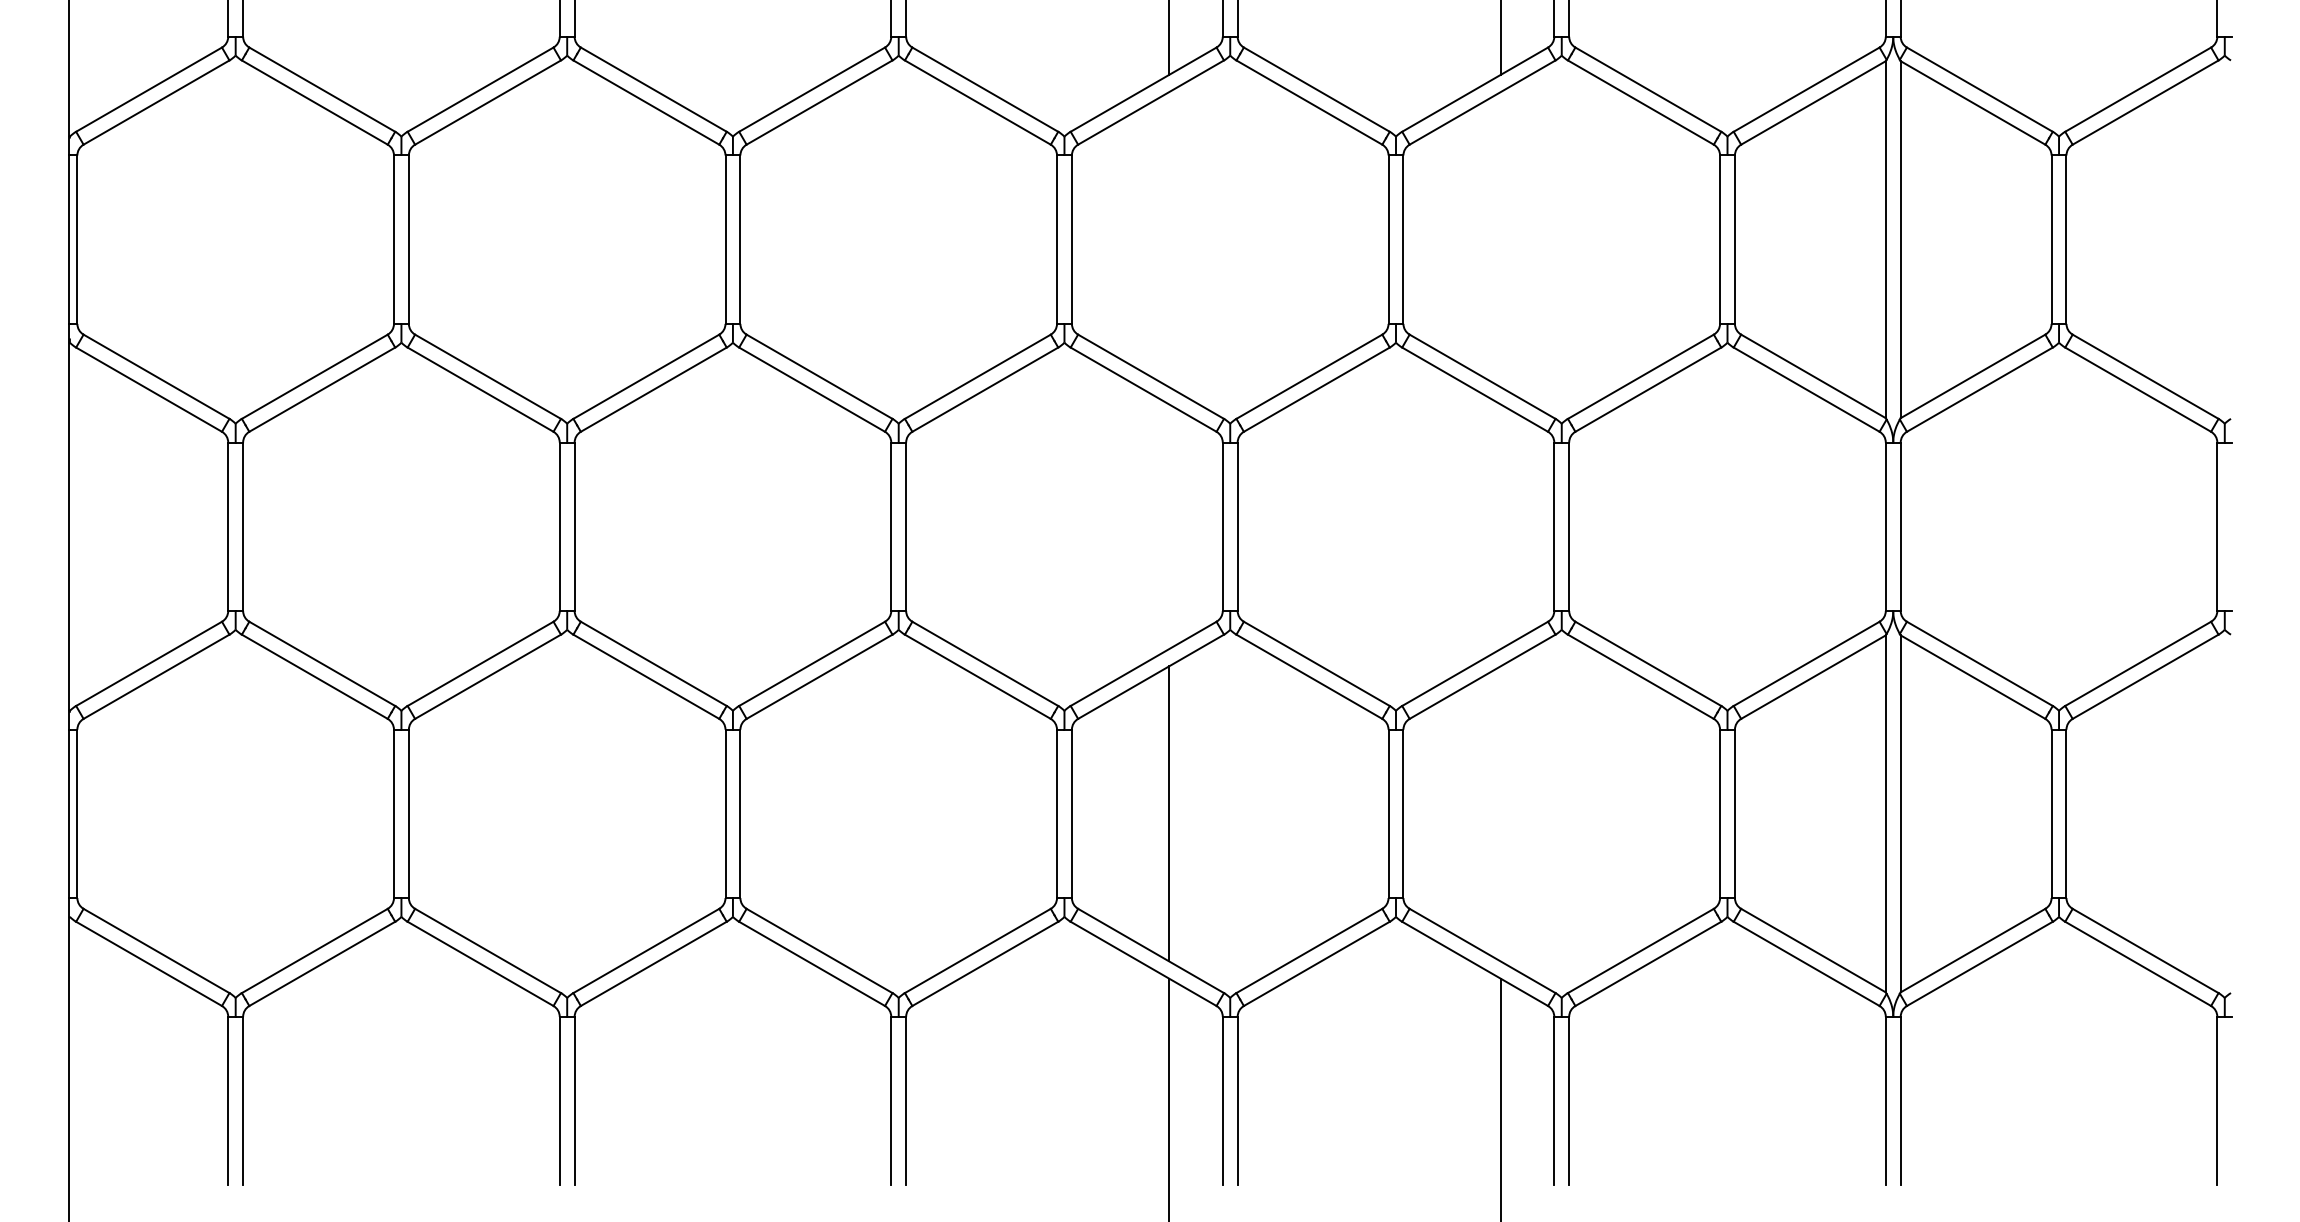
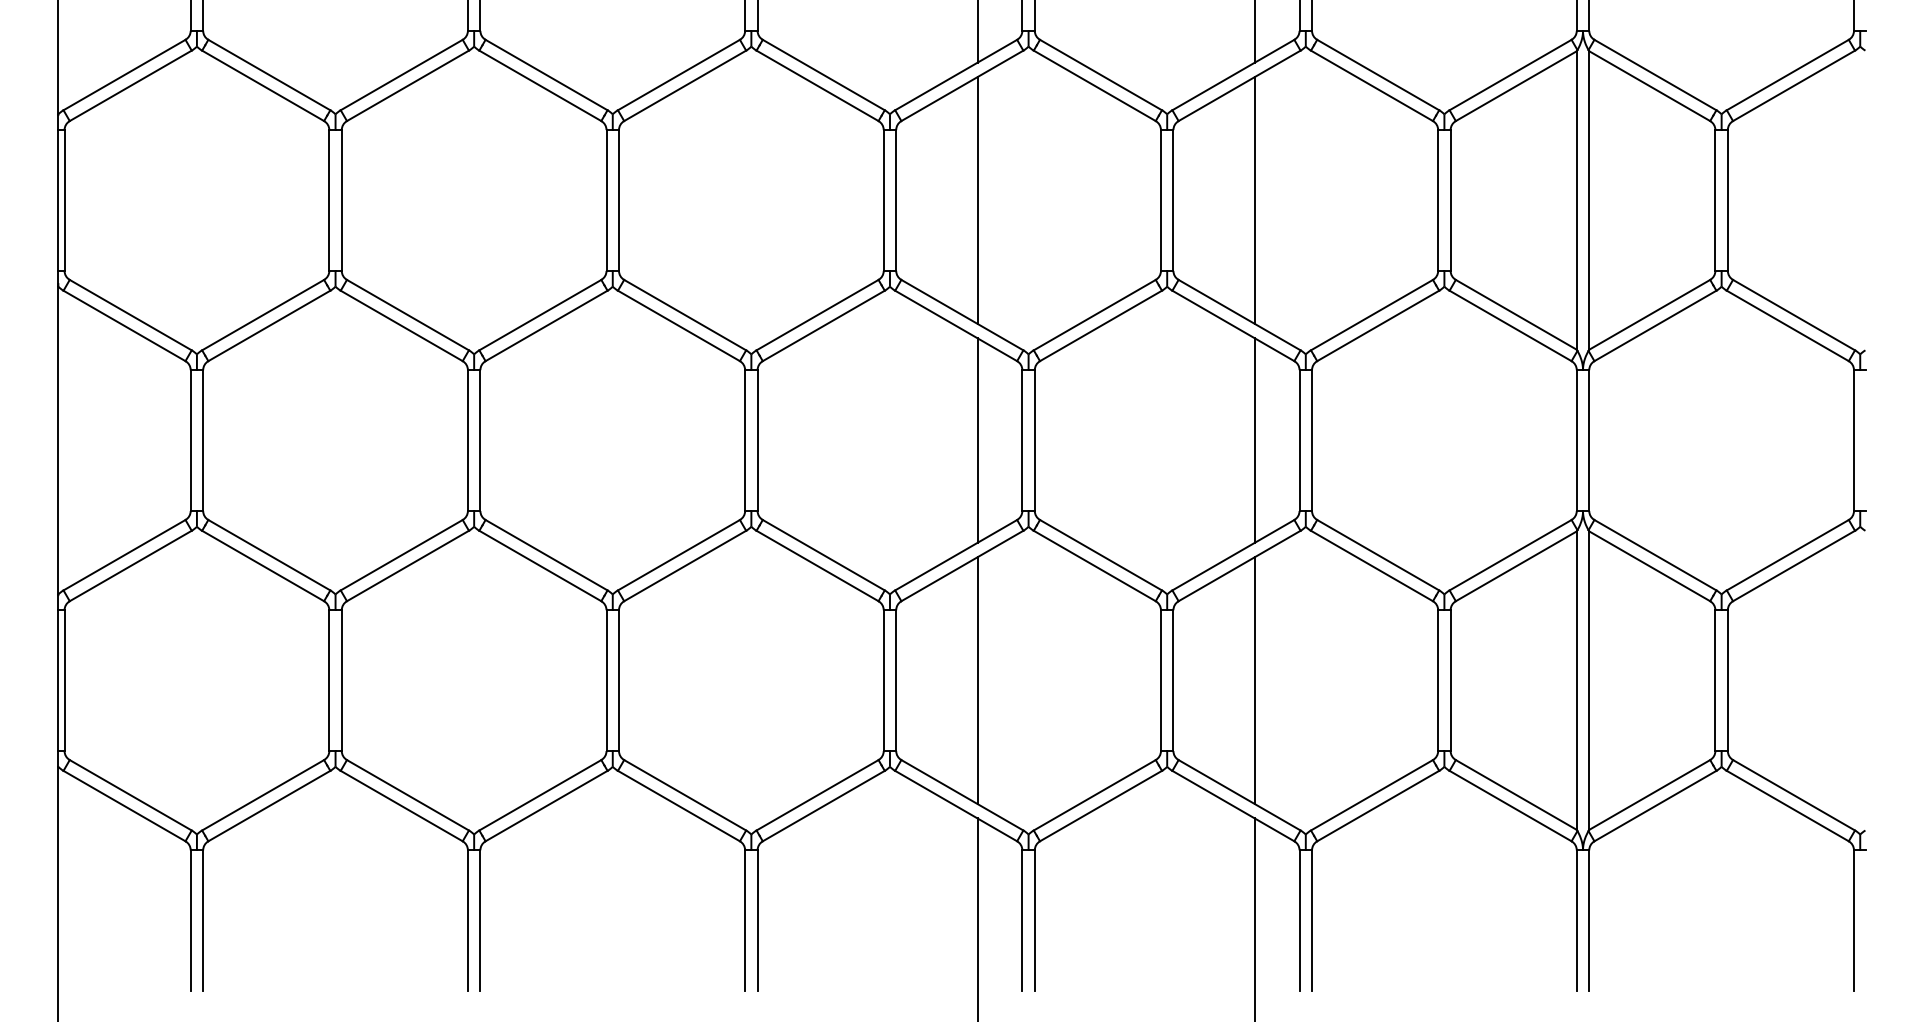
line: (1169, 239) -> (977, 200), added
line: (1500, 239) -> (1254, 200), added
line: (1169, 526) -> (977, 440), added
line: (1500, 526) -> (1254, 440), added
line: (1500, 813) -> (1254, 680), added

